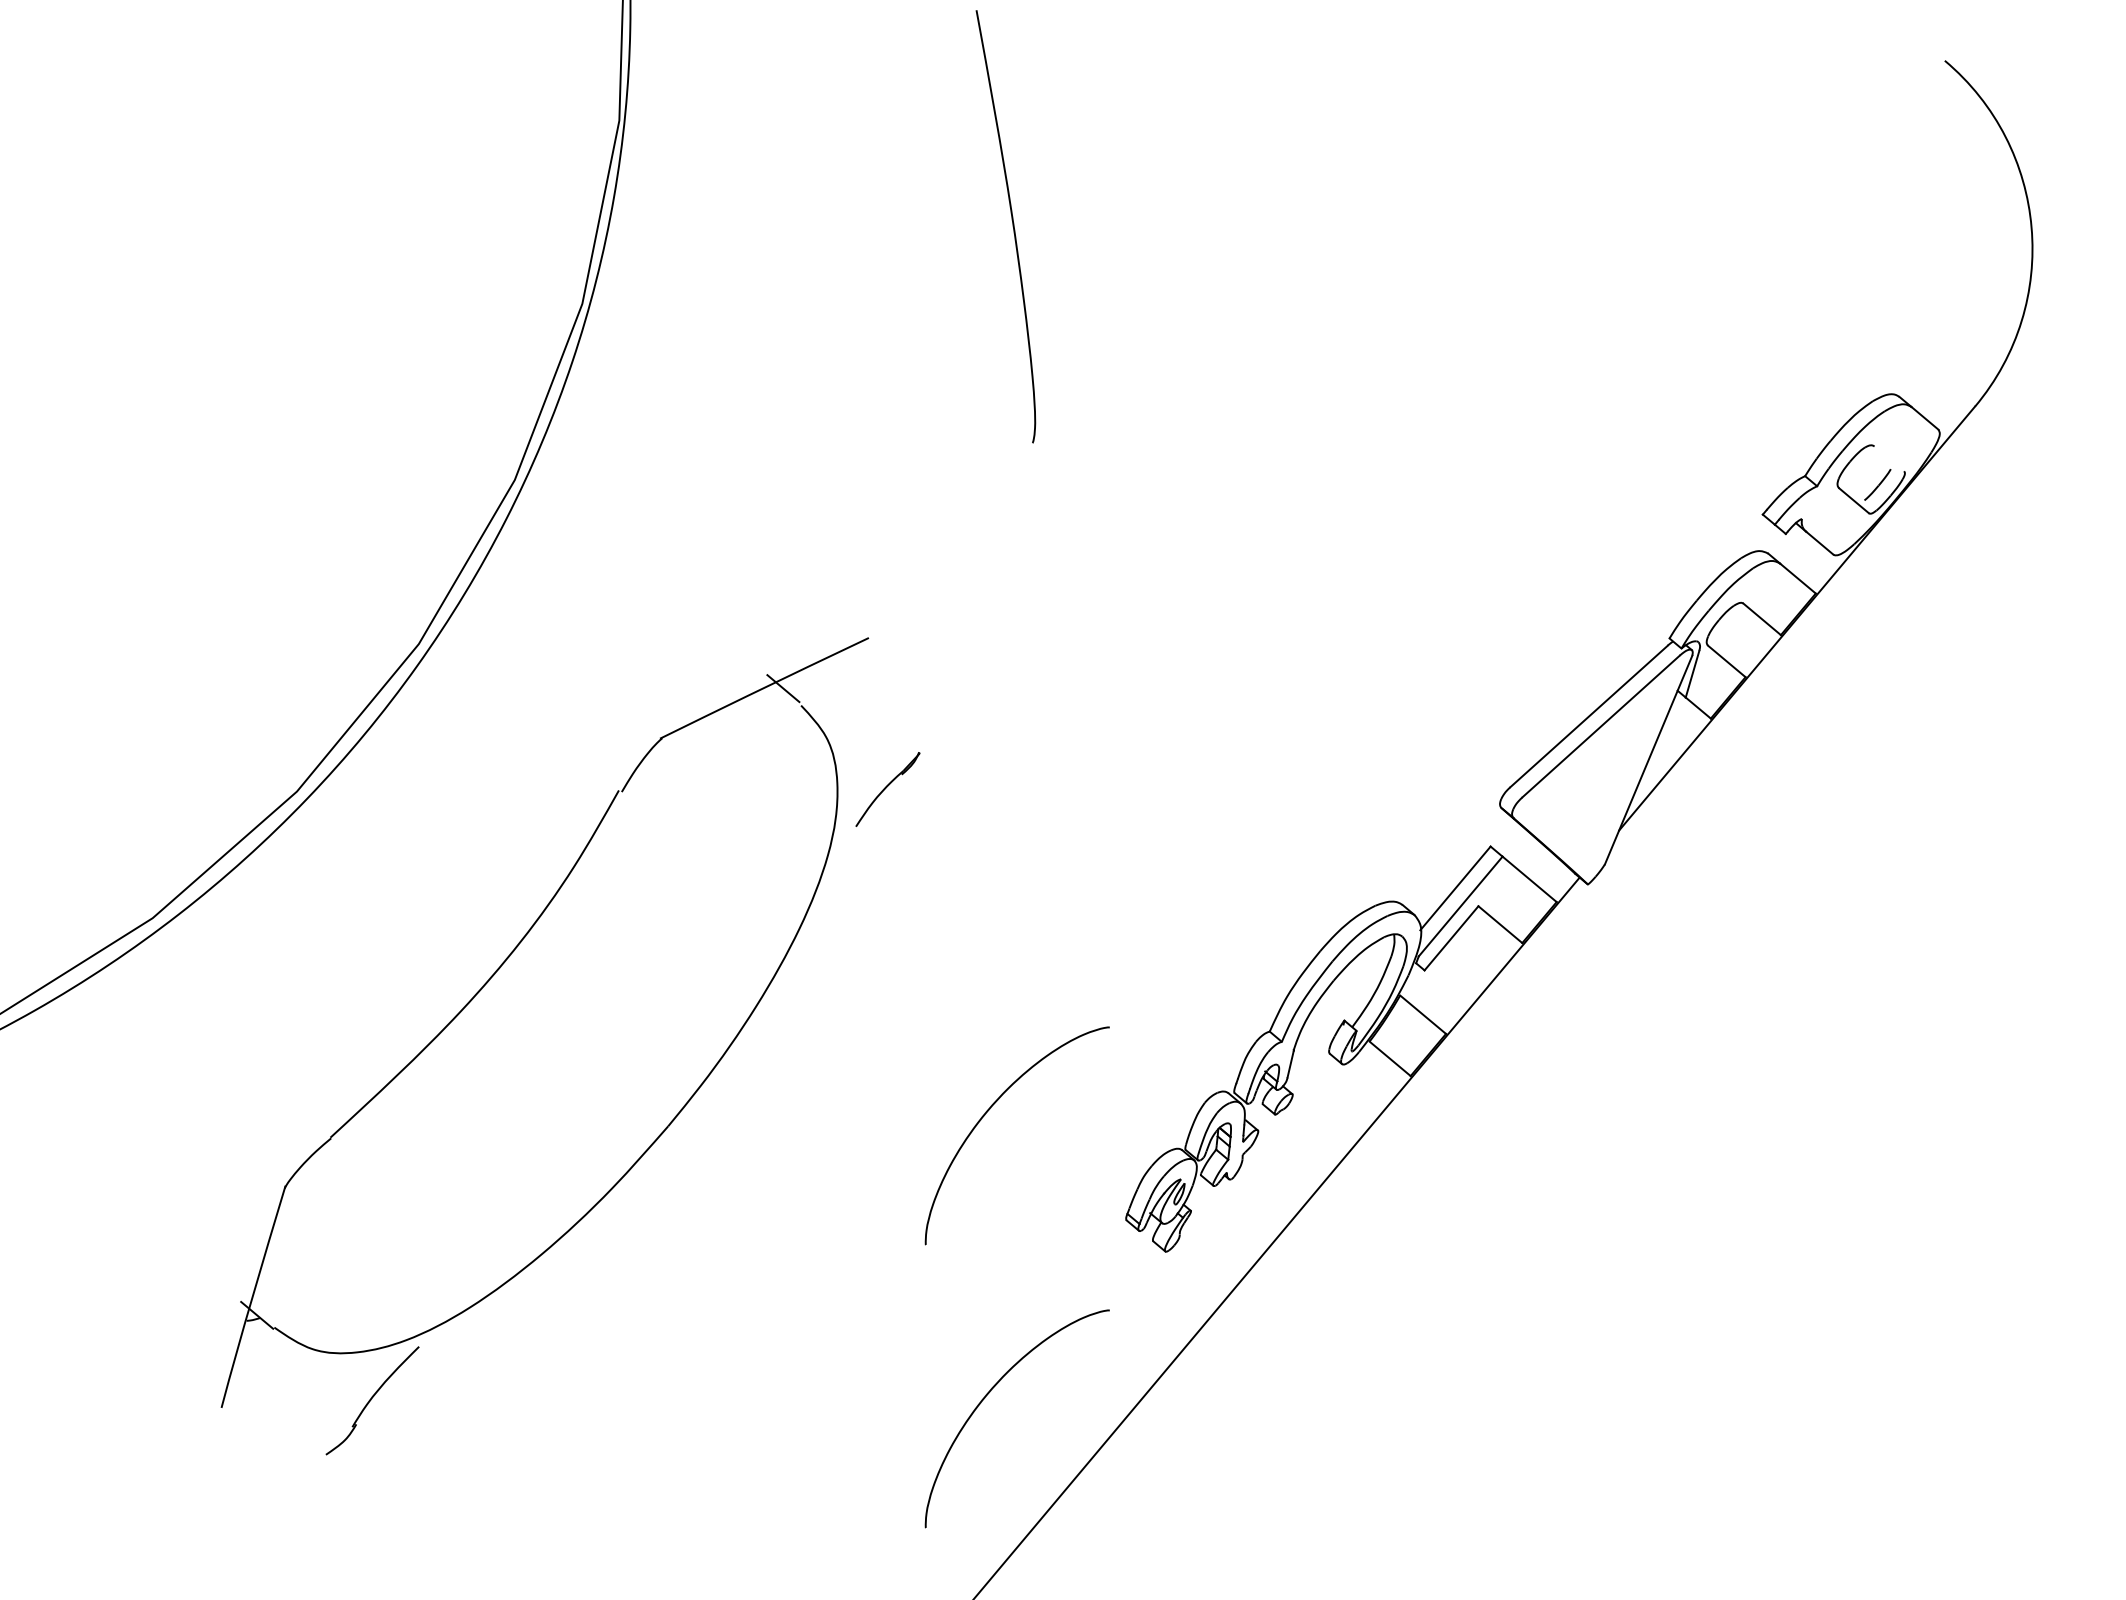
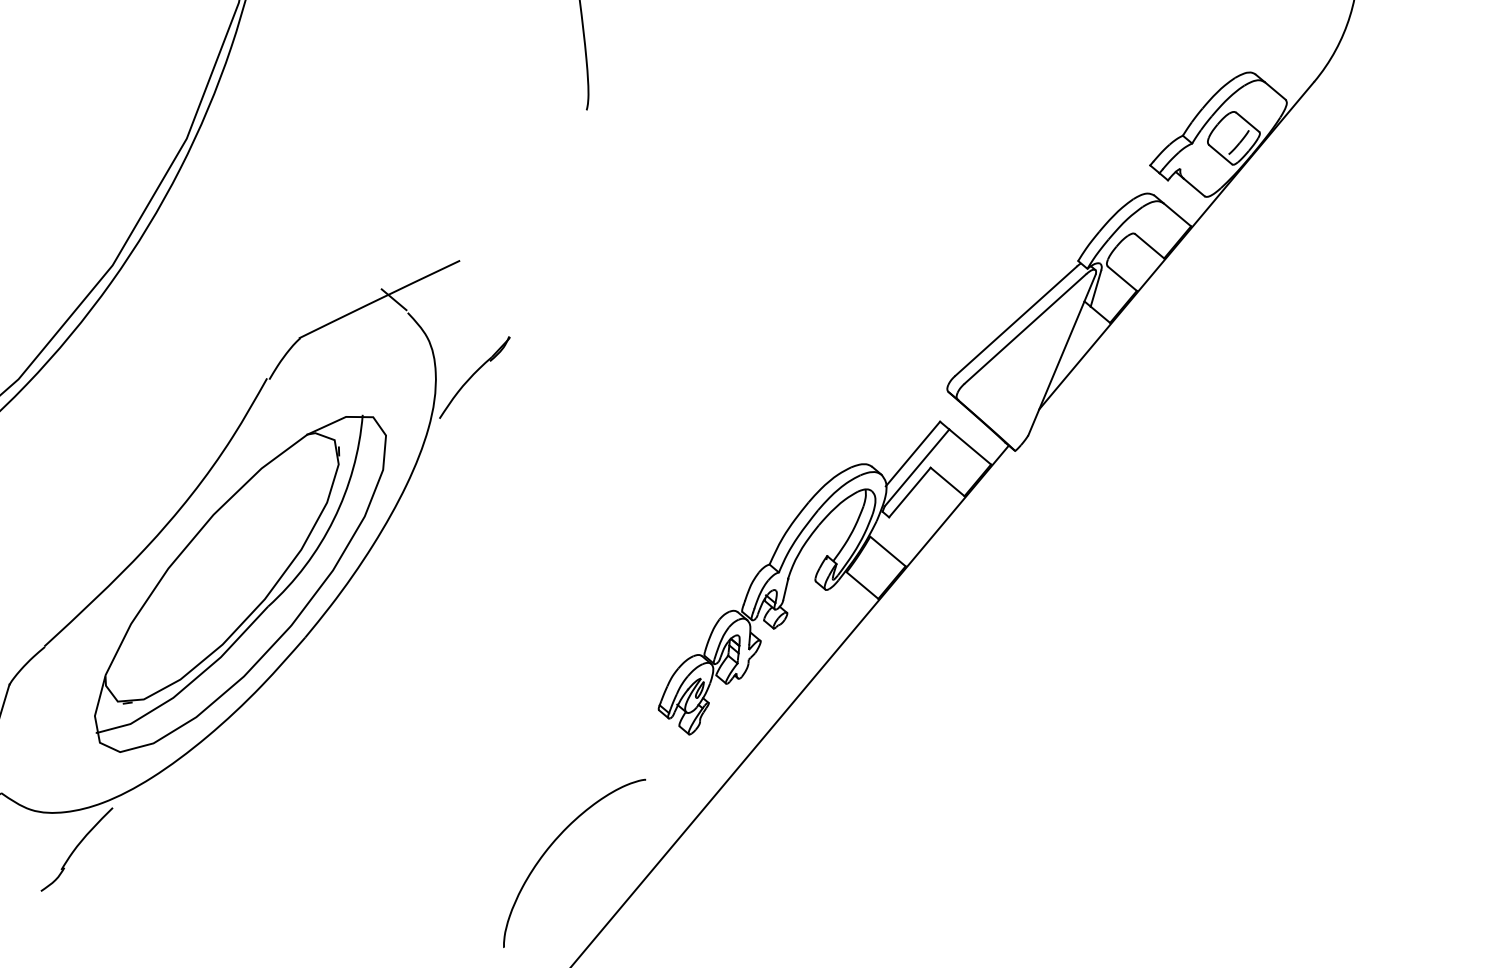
line: (1889, 458) -> (1248, 122), added
part: (887, 789) -> (474, 377), size x1.43
part: (584, 1056) -> (240, 583), added
curve: (990, 1109) -> (553, 624), removed

